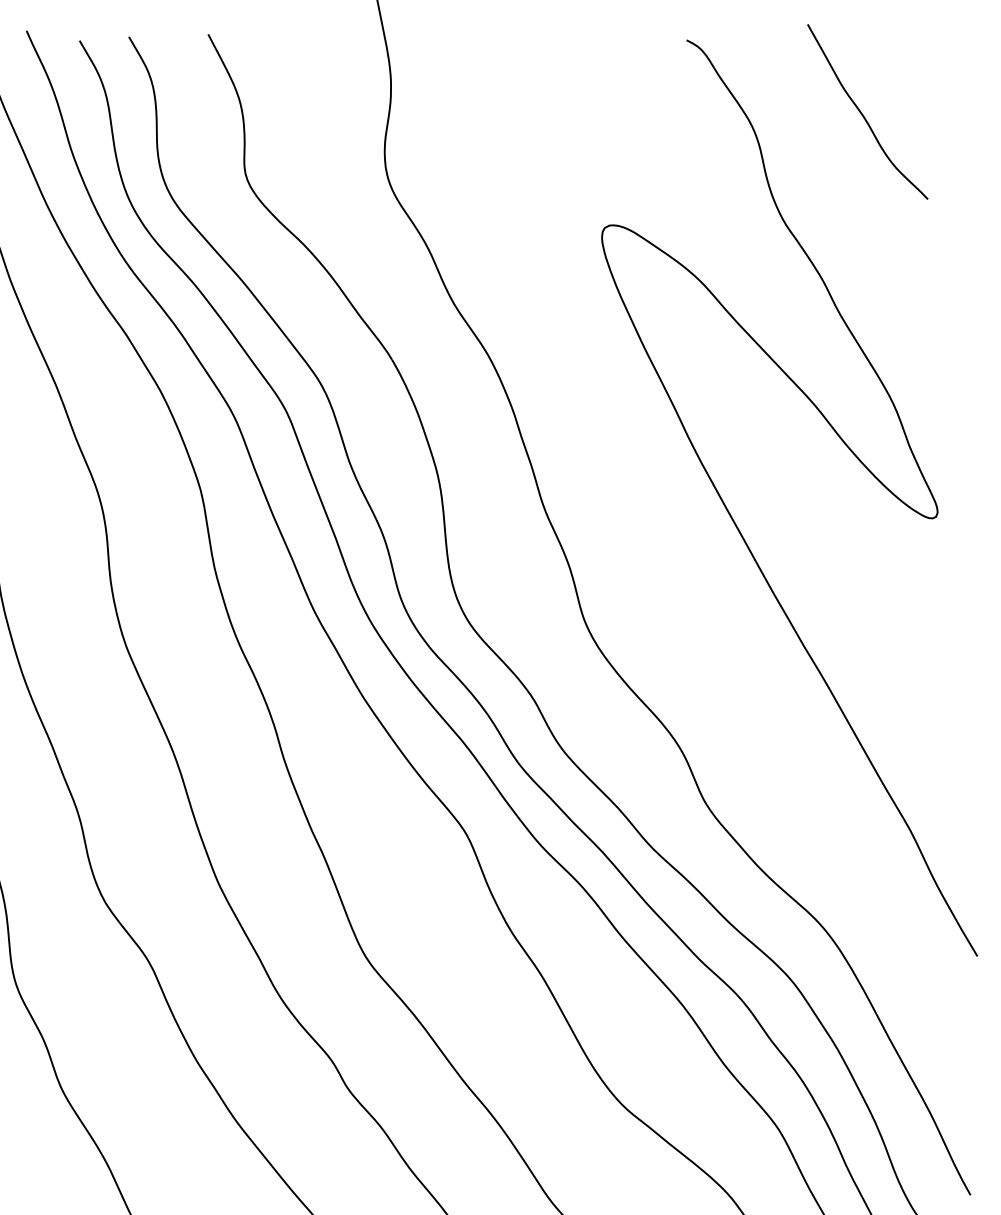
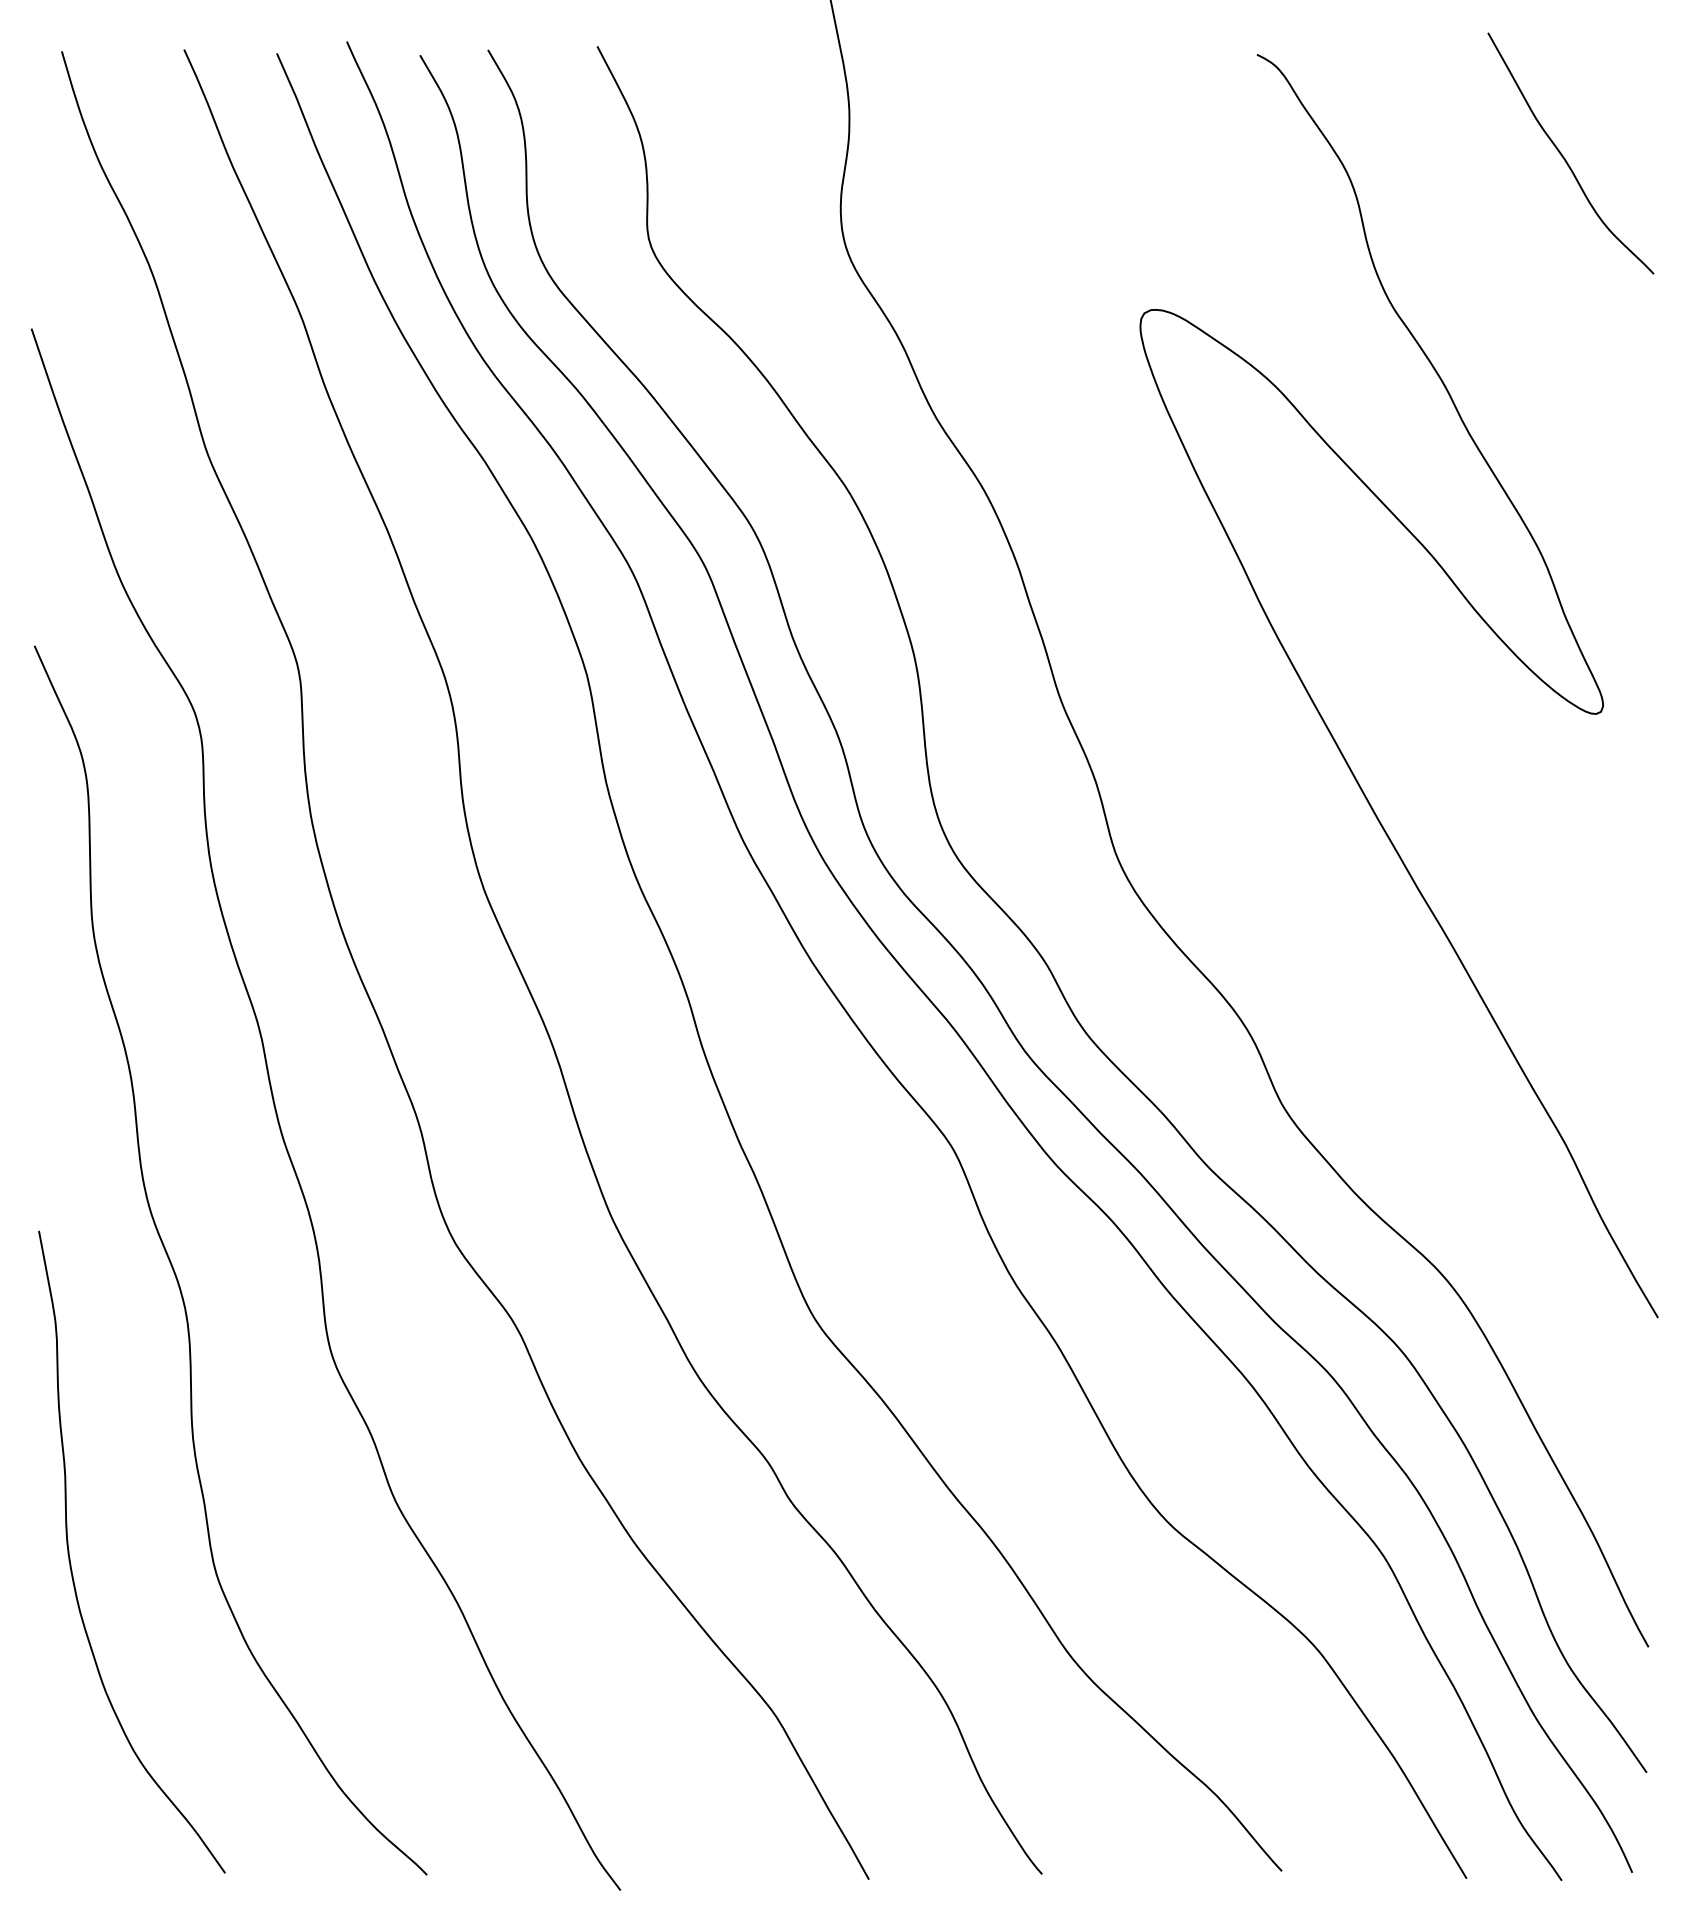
curve: (863, 115) -> (1565, 158), moved

